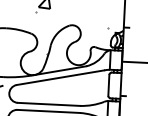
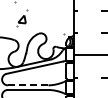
line: (47, 104) -> (27, 85), solid -> dashed

